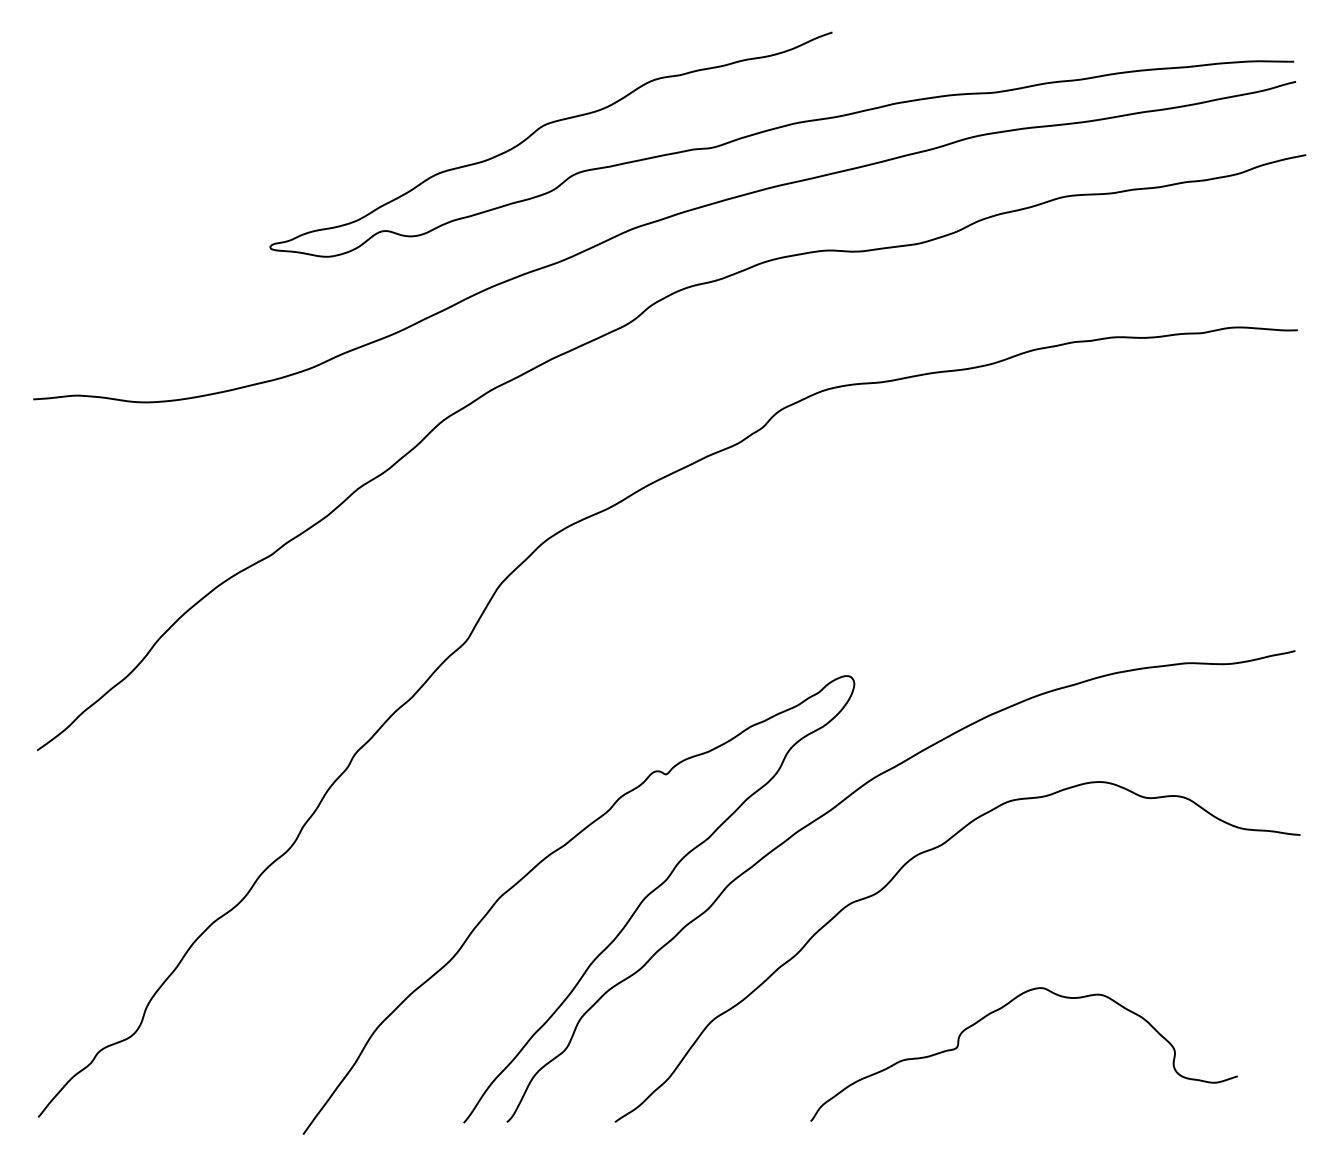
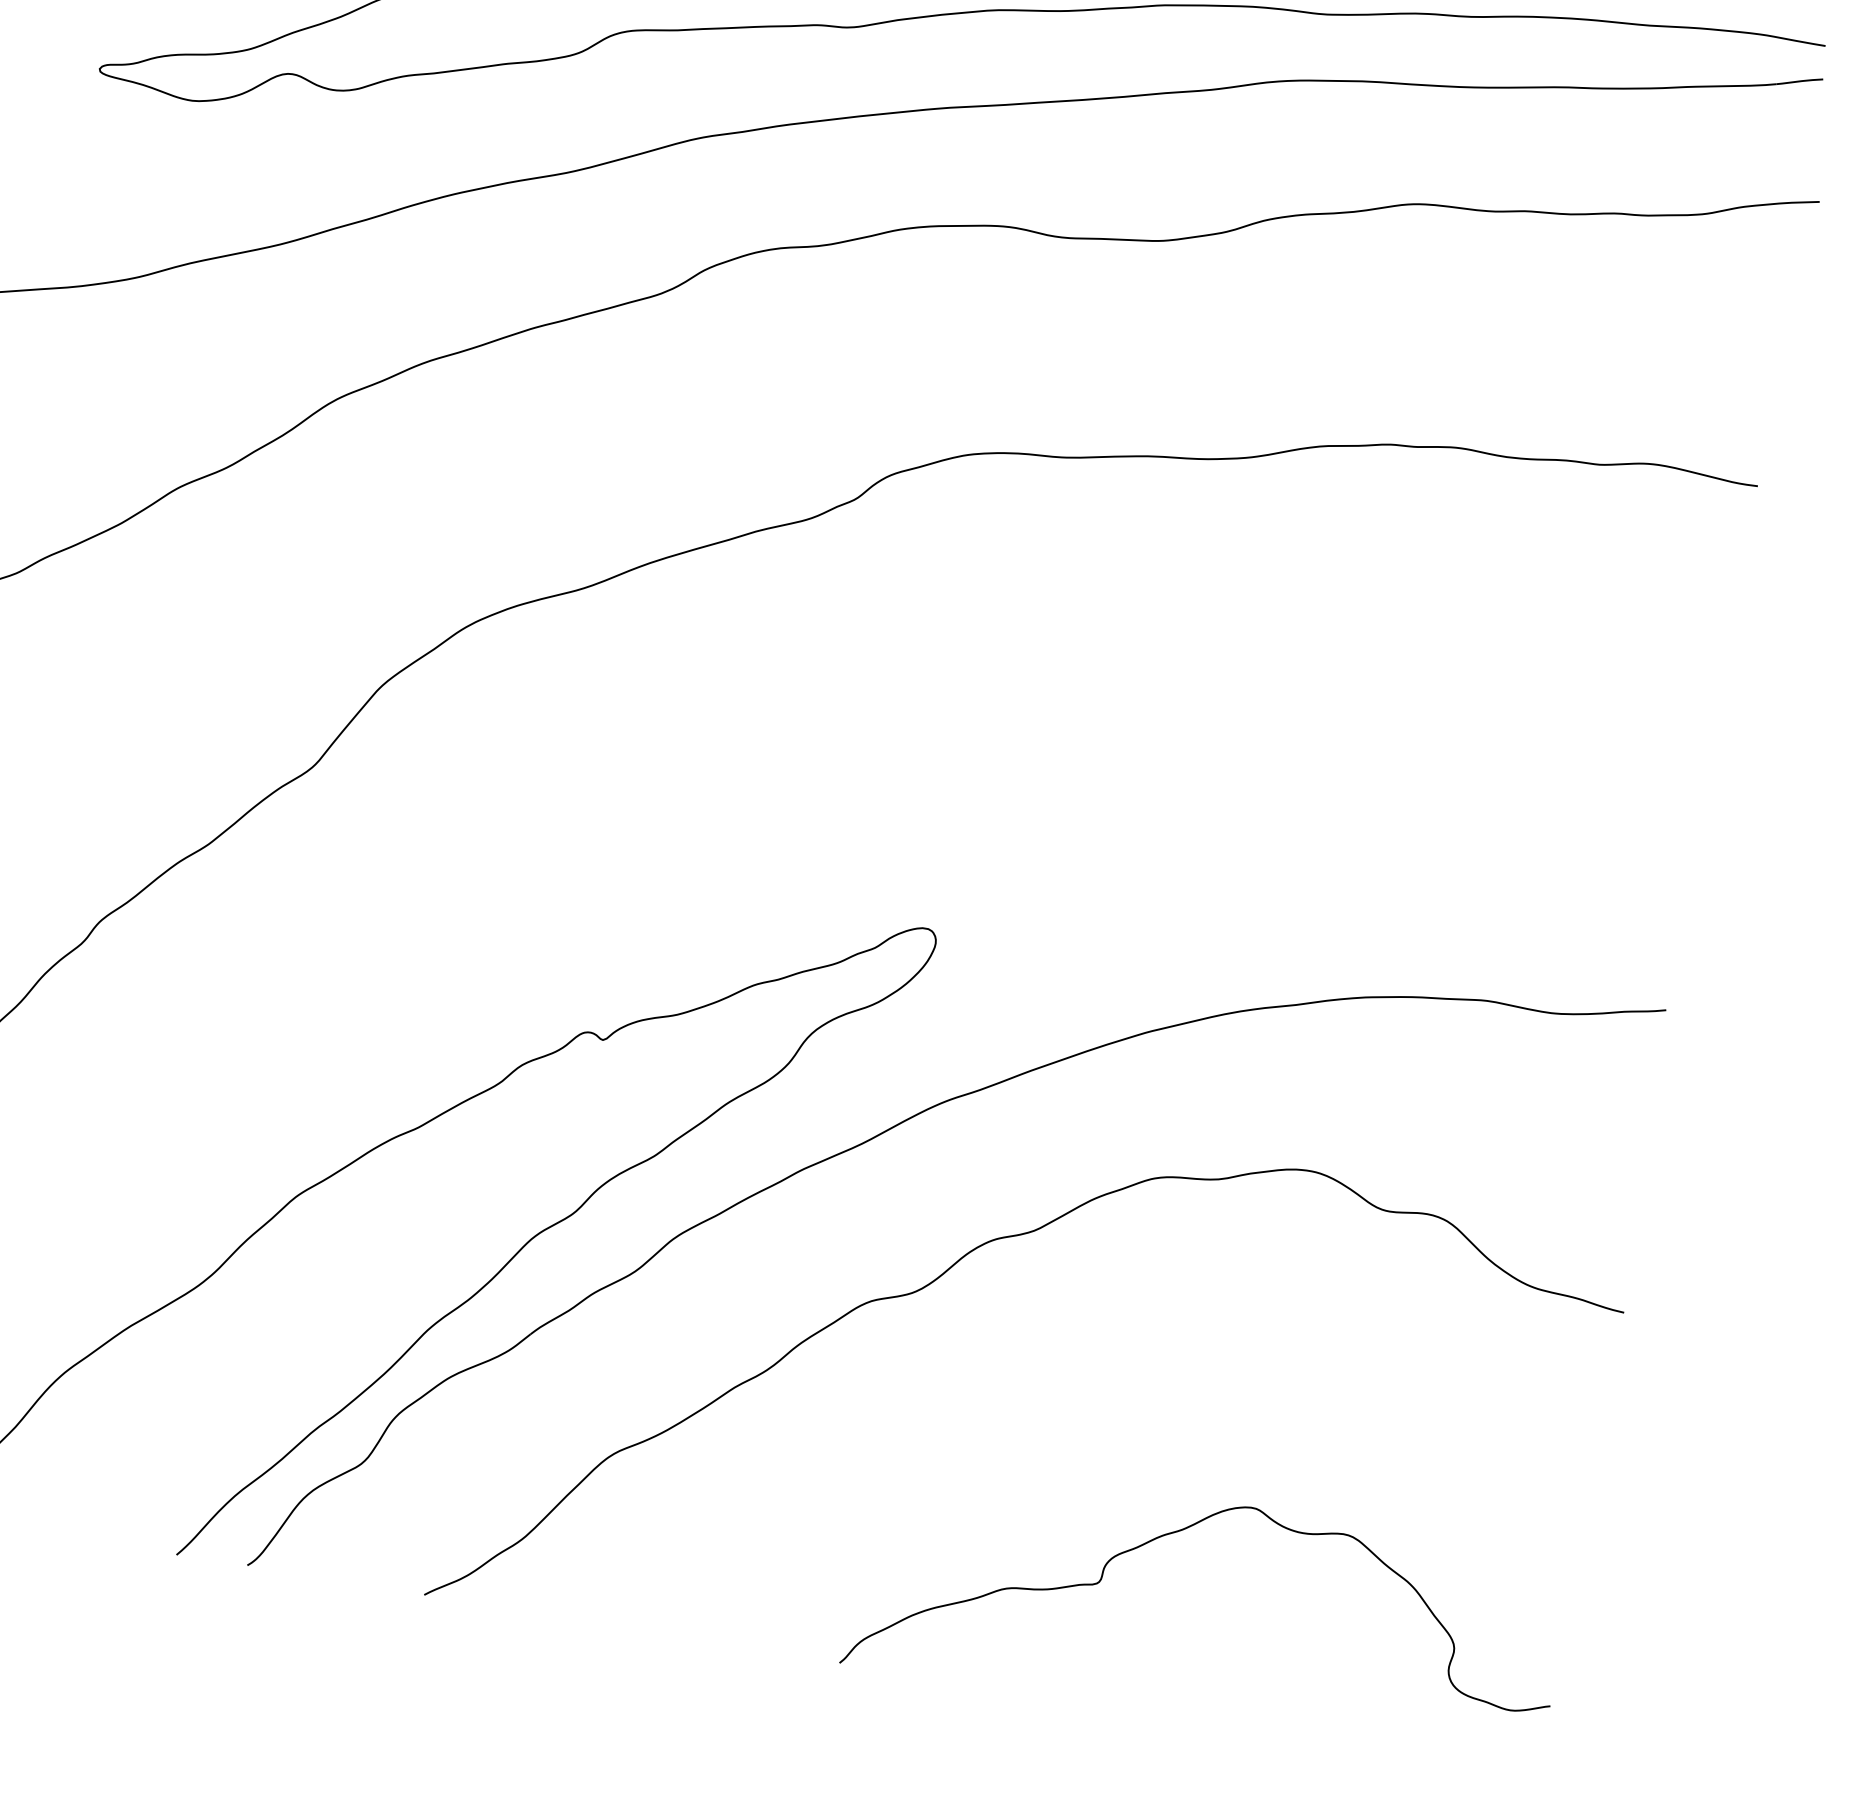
curve: (999, 1010) -> (1178, 1533), moved

